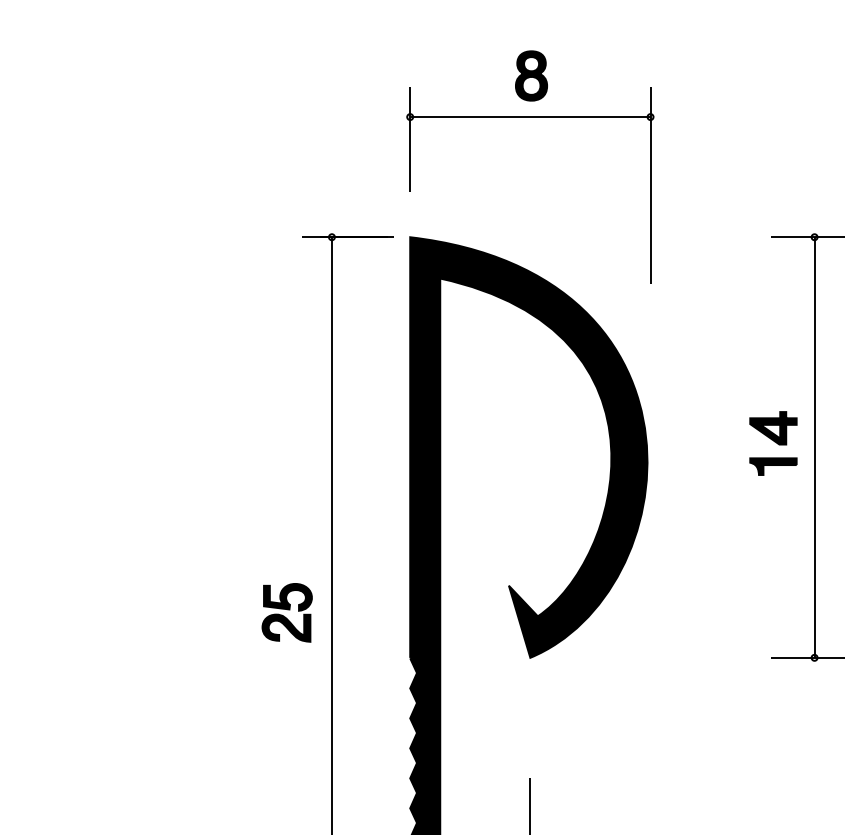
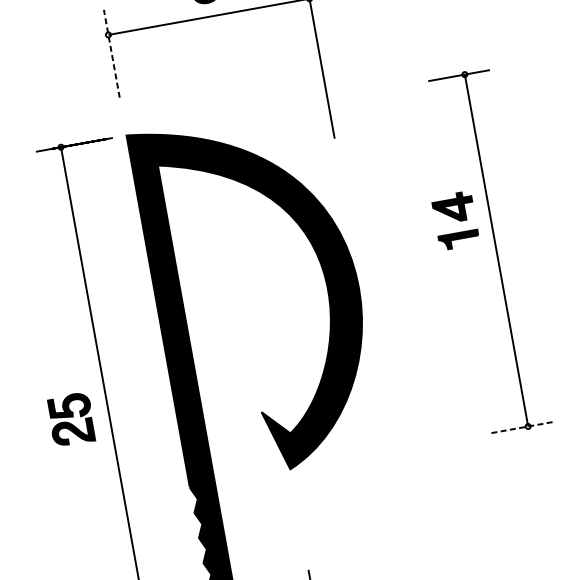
line: (410, 139) -> (112, 53), solid -> dashed
part: (773, 443) -> (455, 220), moved
part: (286, 612) -> (70, 419), moved
line: (807, 657) -> (522, 427), solid -> dashed

